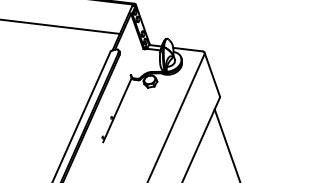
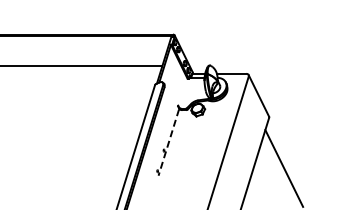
line: (117, 110) -> (168, 142), solid -> dashed

